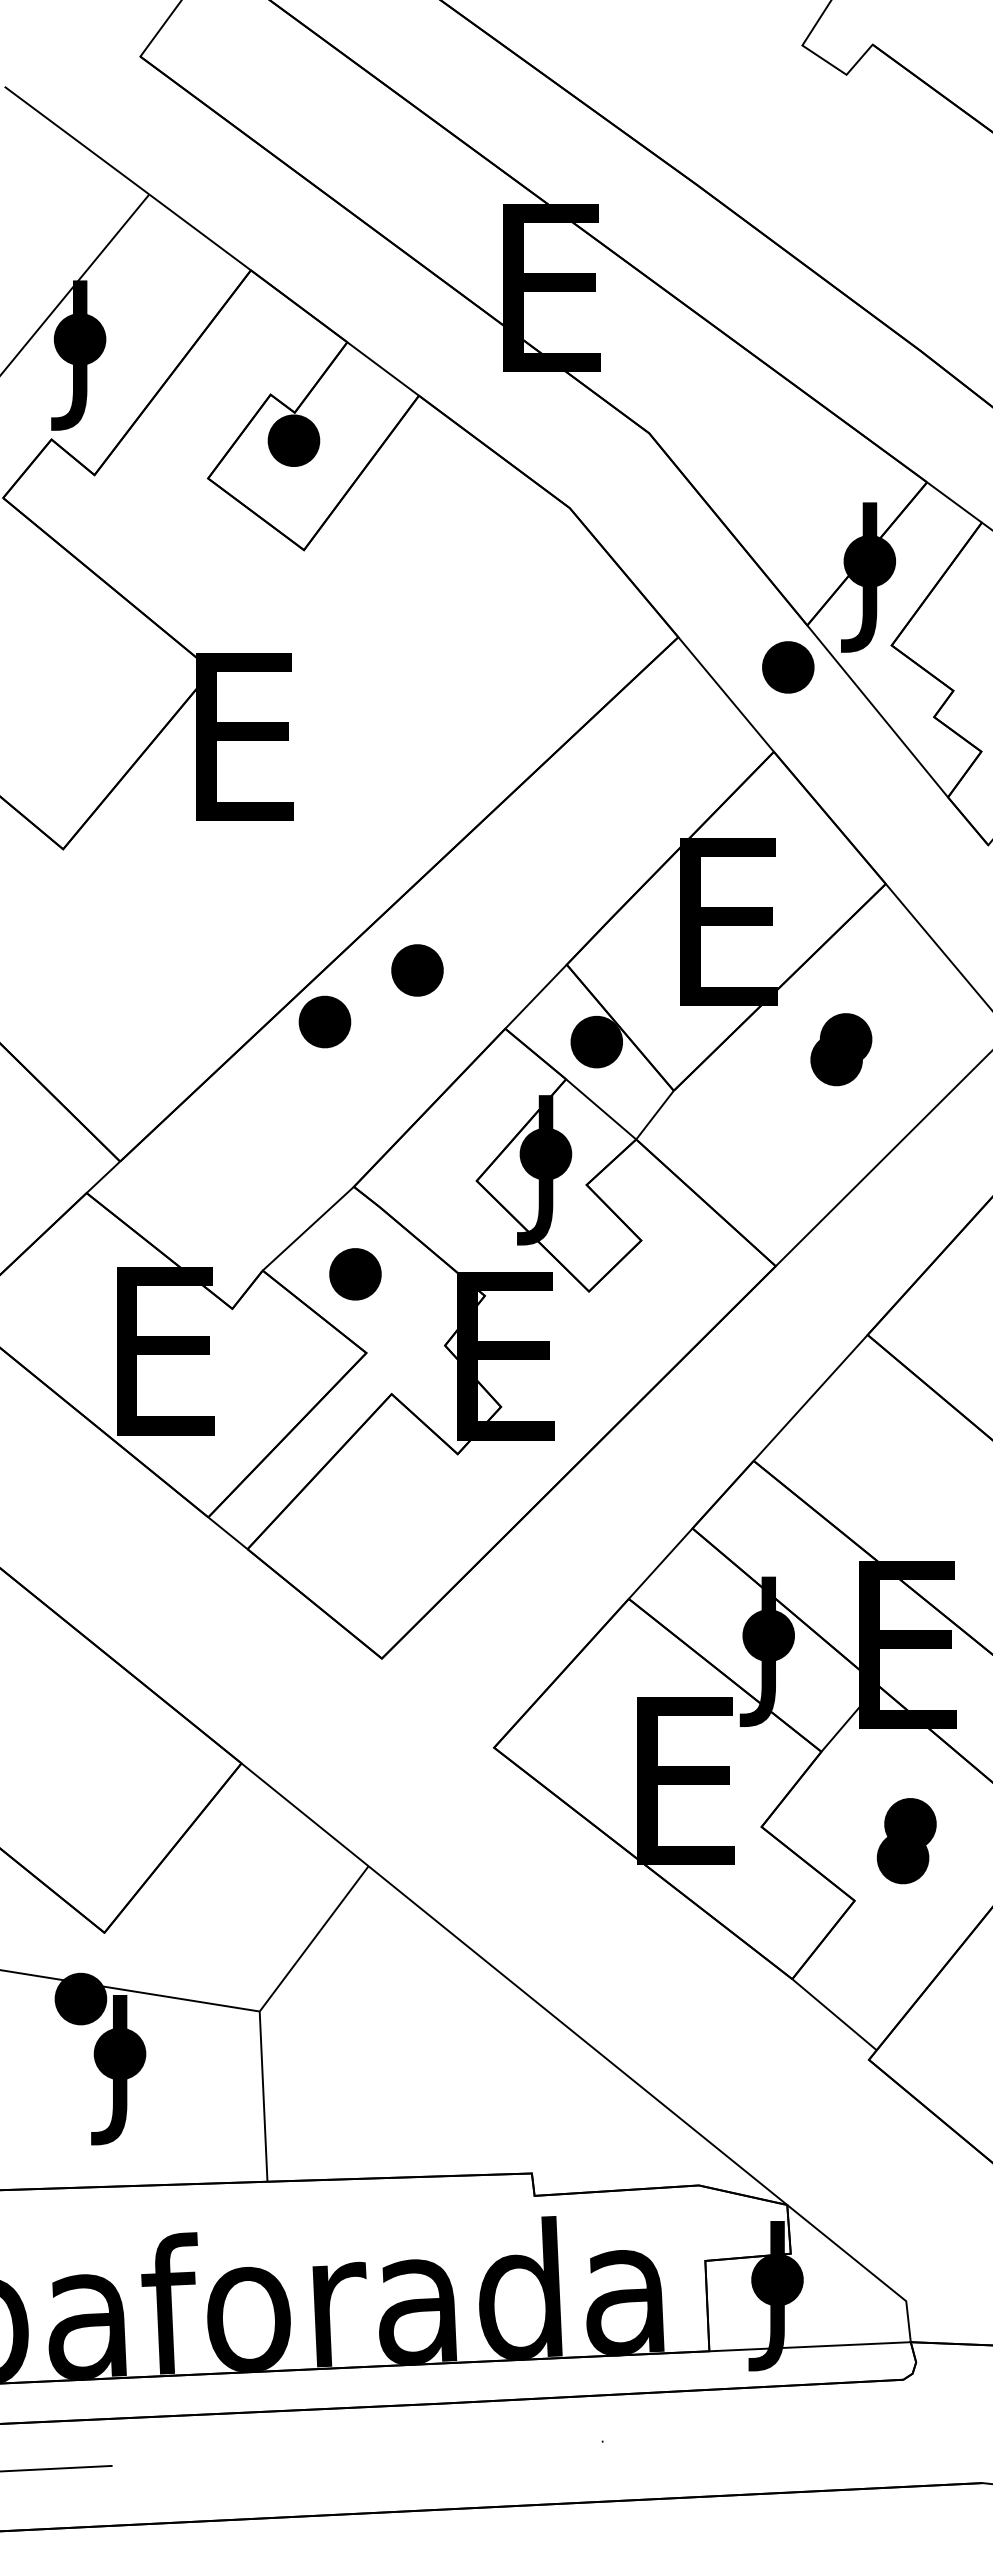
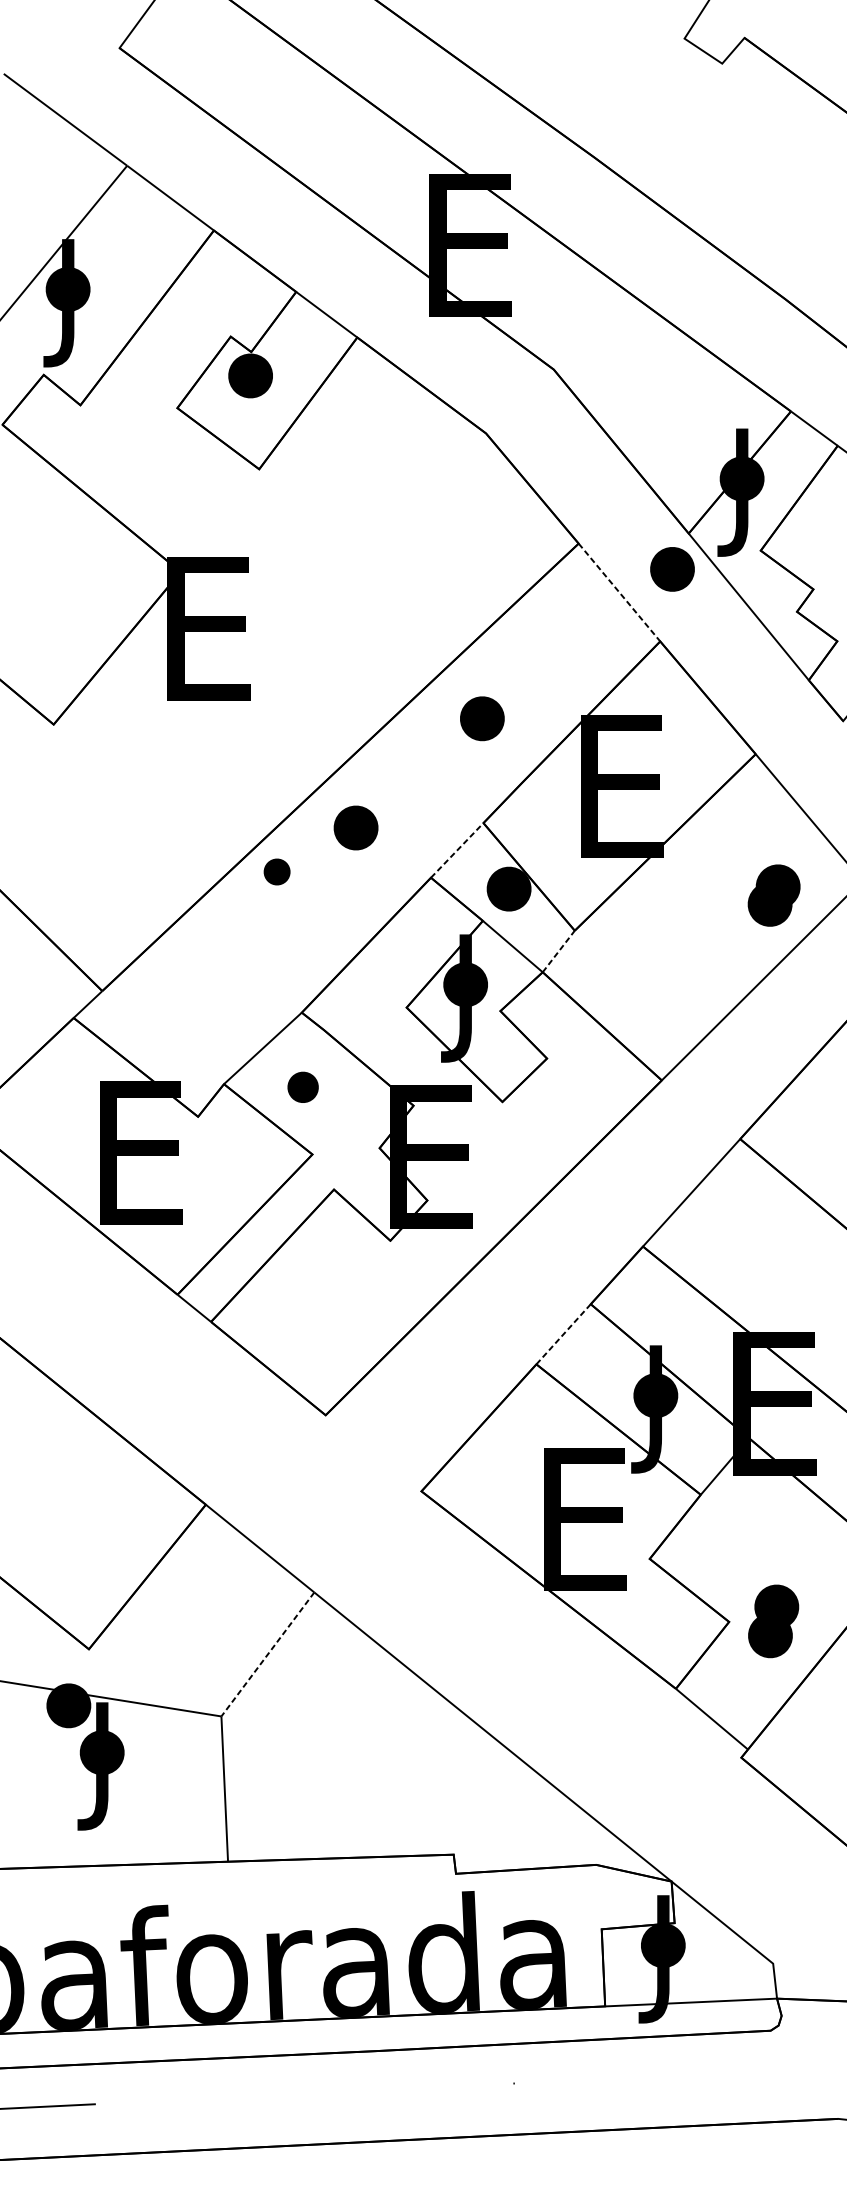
line: (726, 694) -> (619, 592), solid -> dashed
part: (565, 842) -> (482, 718), added
line: (536, 996) -> (457, 850), solid -> dashed
part: (324, 1021) -> (276, 871), size x0.6
part: (841, 1049) -> (774, 895), moved
line: (655, 1115) -> (559, 951), solid -> dashed
part: (355, 1274) -> (303, 1087), size x0.7
line: (661, 1563) -> (564, 1334), solid -> dashed
part: (906, 1841) -> (773, 1621), moved
line: (314, 1938) -> (268, 1654), solid -> dashed

